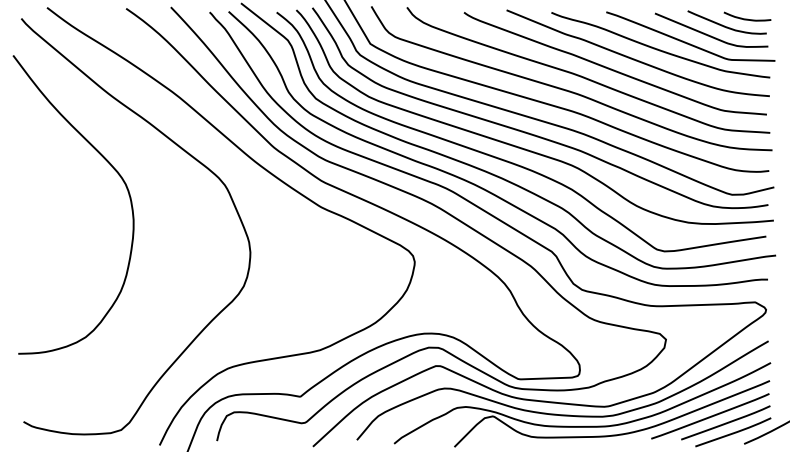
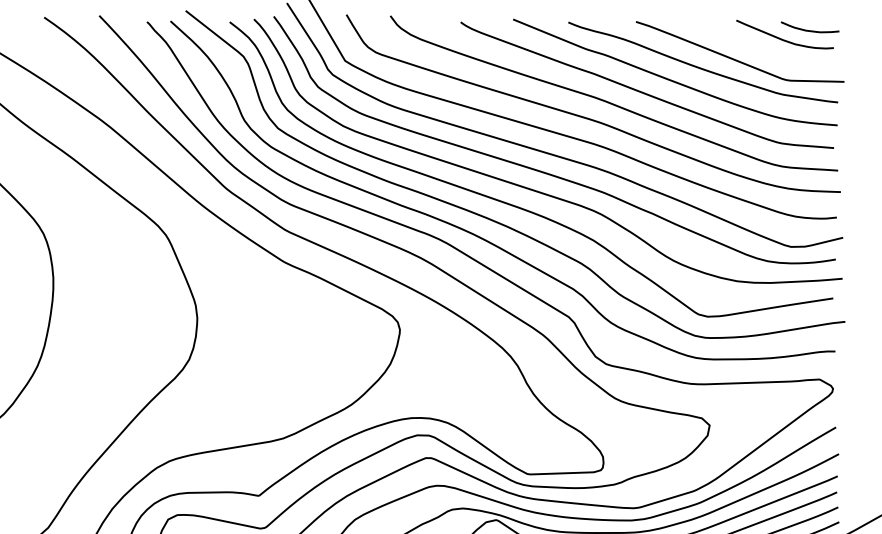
curve: (708, 34) -> (762, 49), removed

